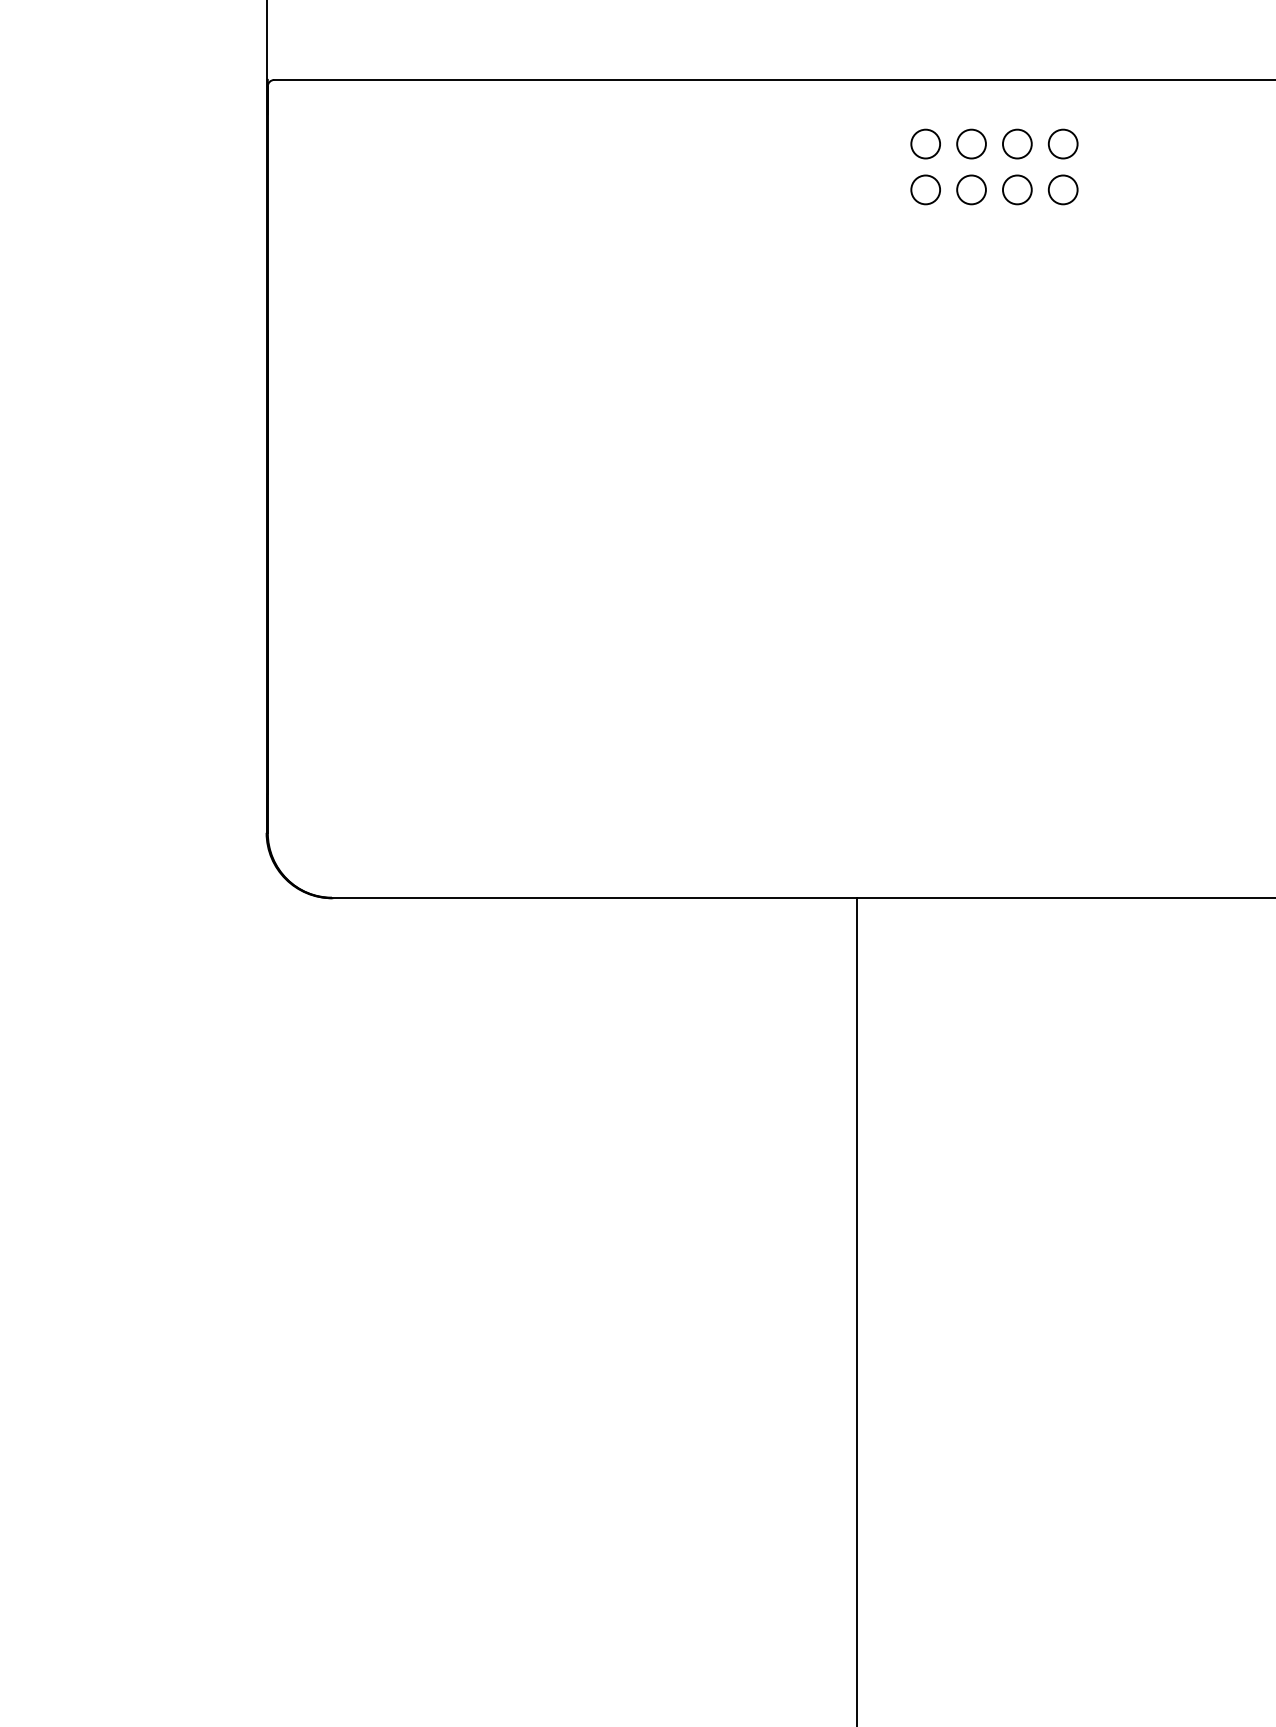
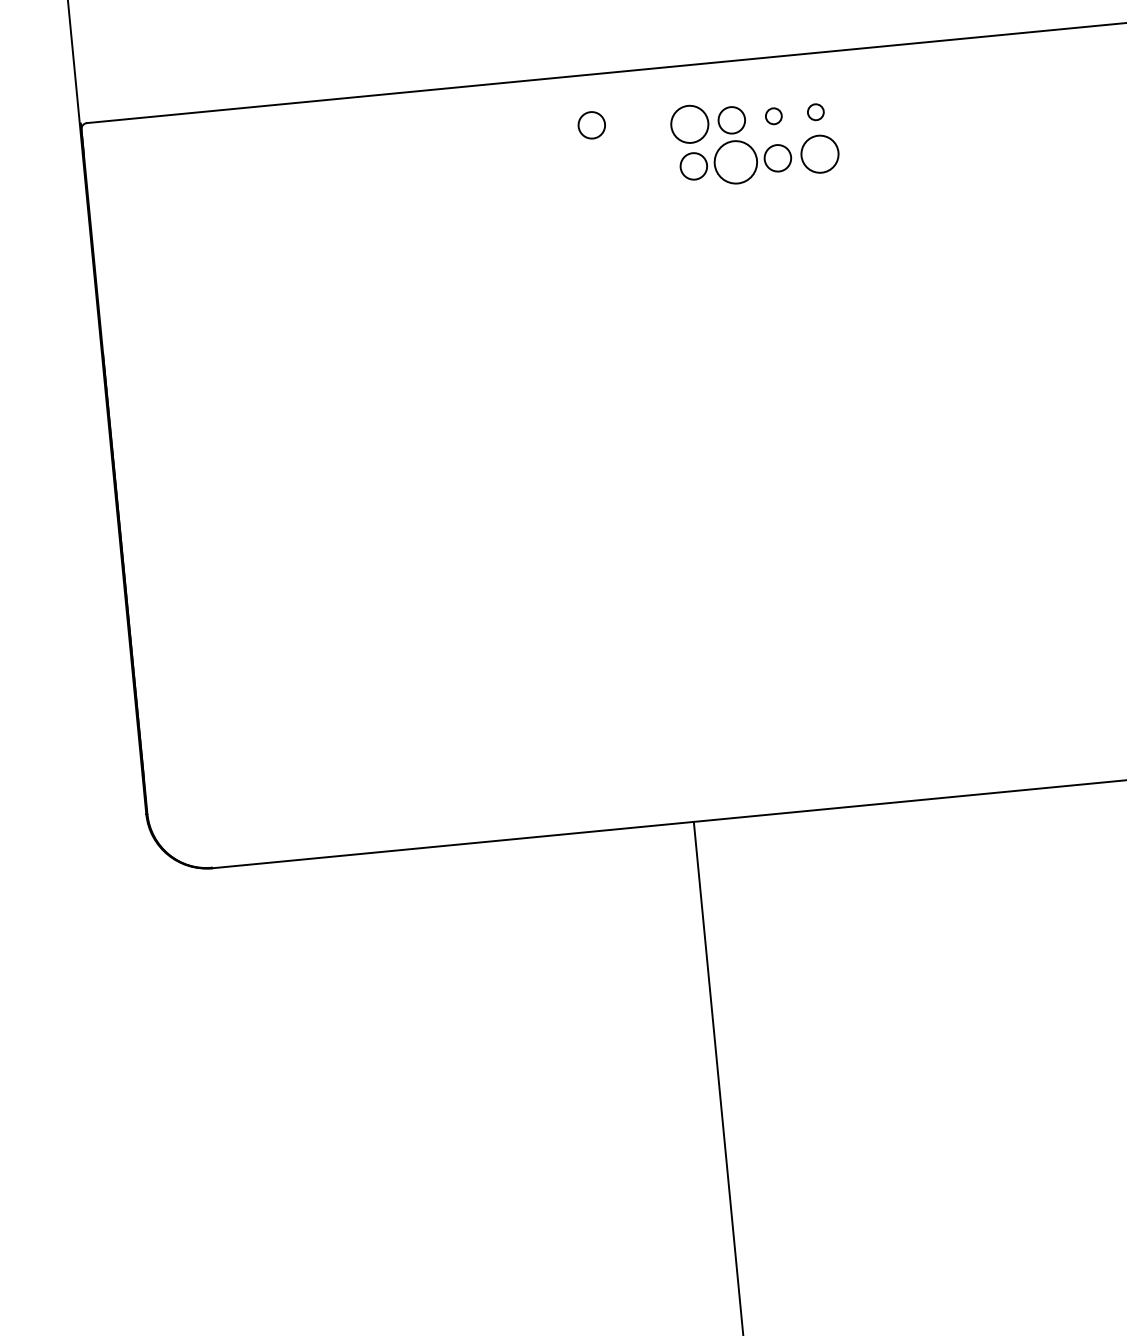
circle: (819, 134) -> (591, 124), added
circle: (925, 143) -> (689, 123), size x1.4
circle: (1016, 143) -> (773, 115), size x0.6
circle: (1062, 143) -> (815, 111), size x0.6
circle: (971, 189) -> (735, 161), size x1.6
circle: (1062, 189) -> (819, 153), size x1.4

